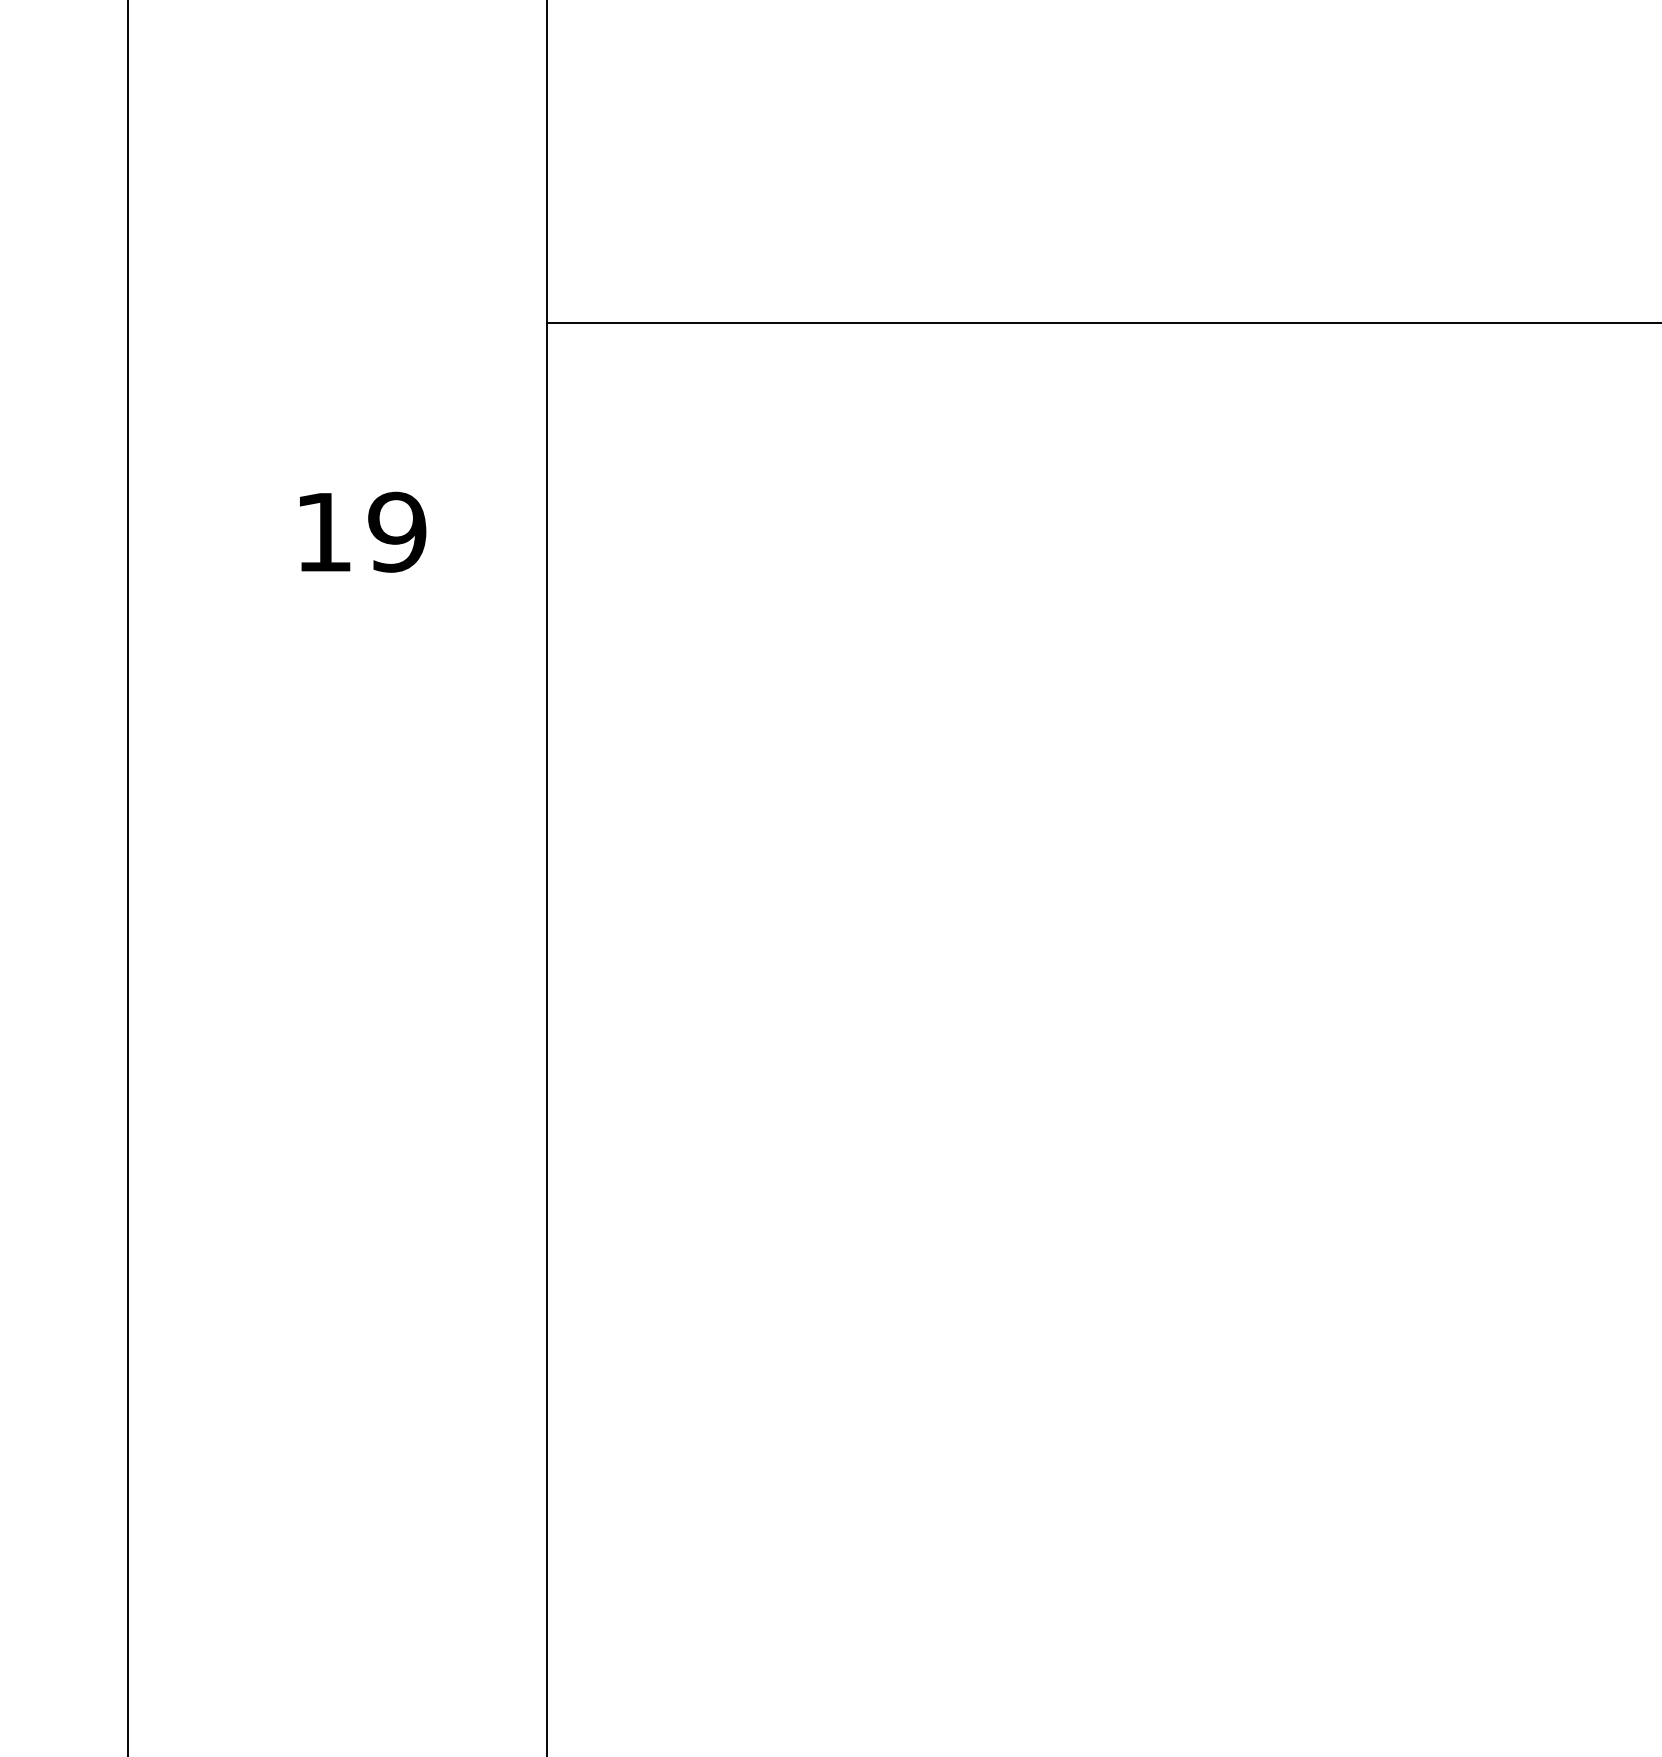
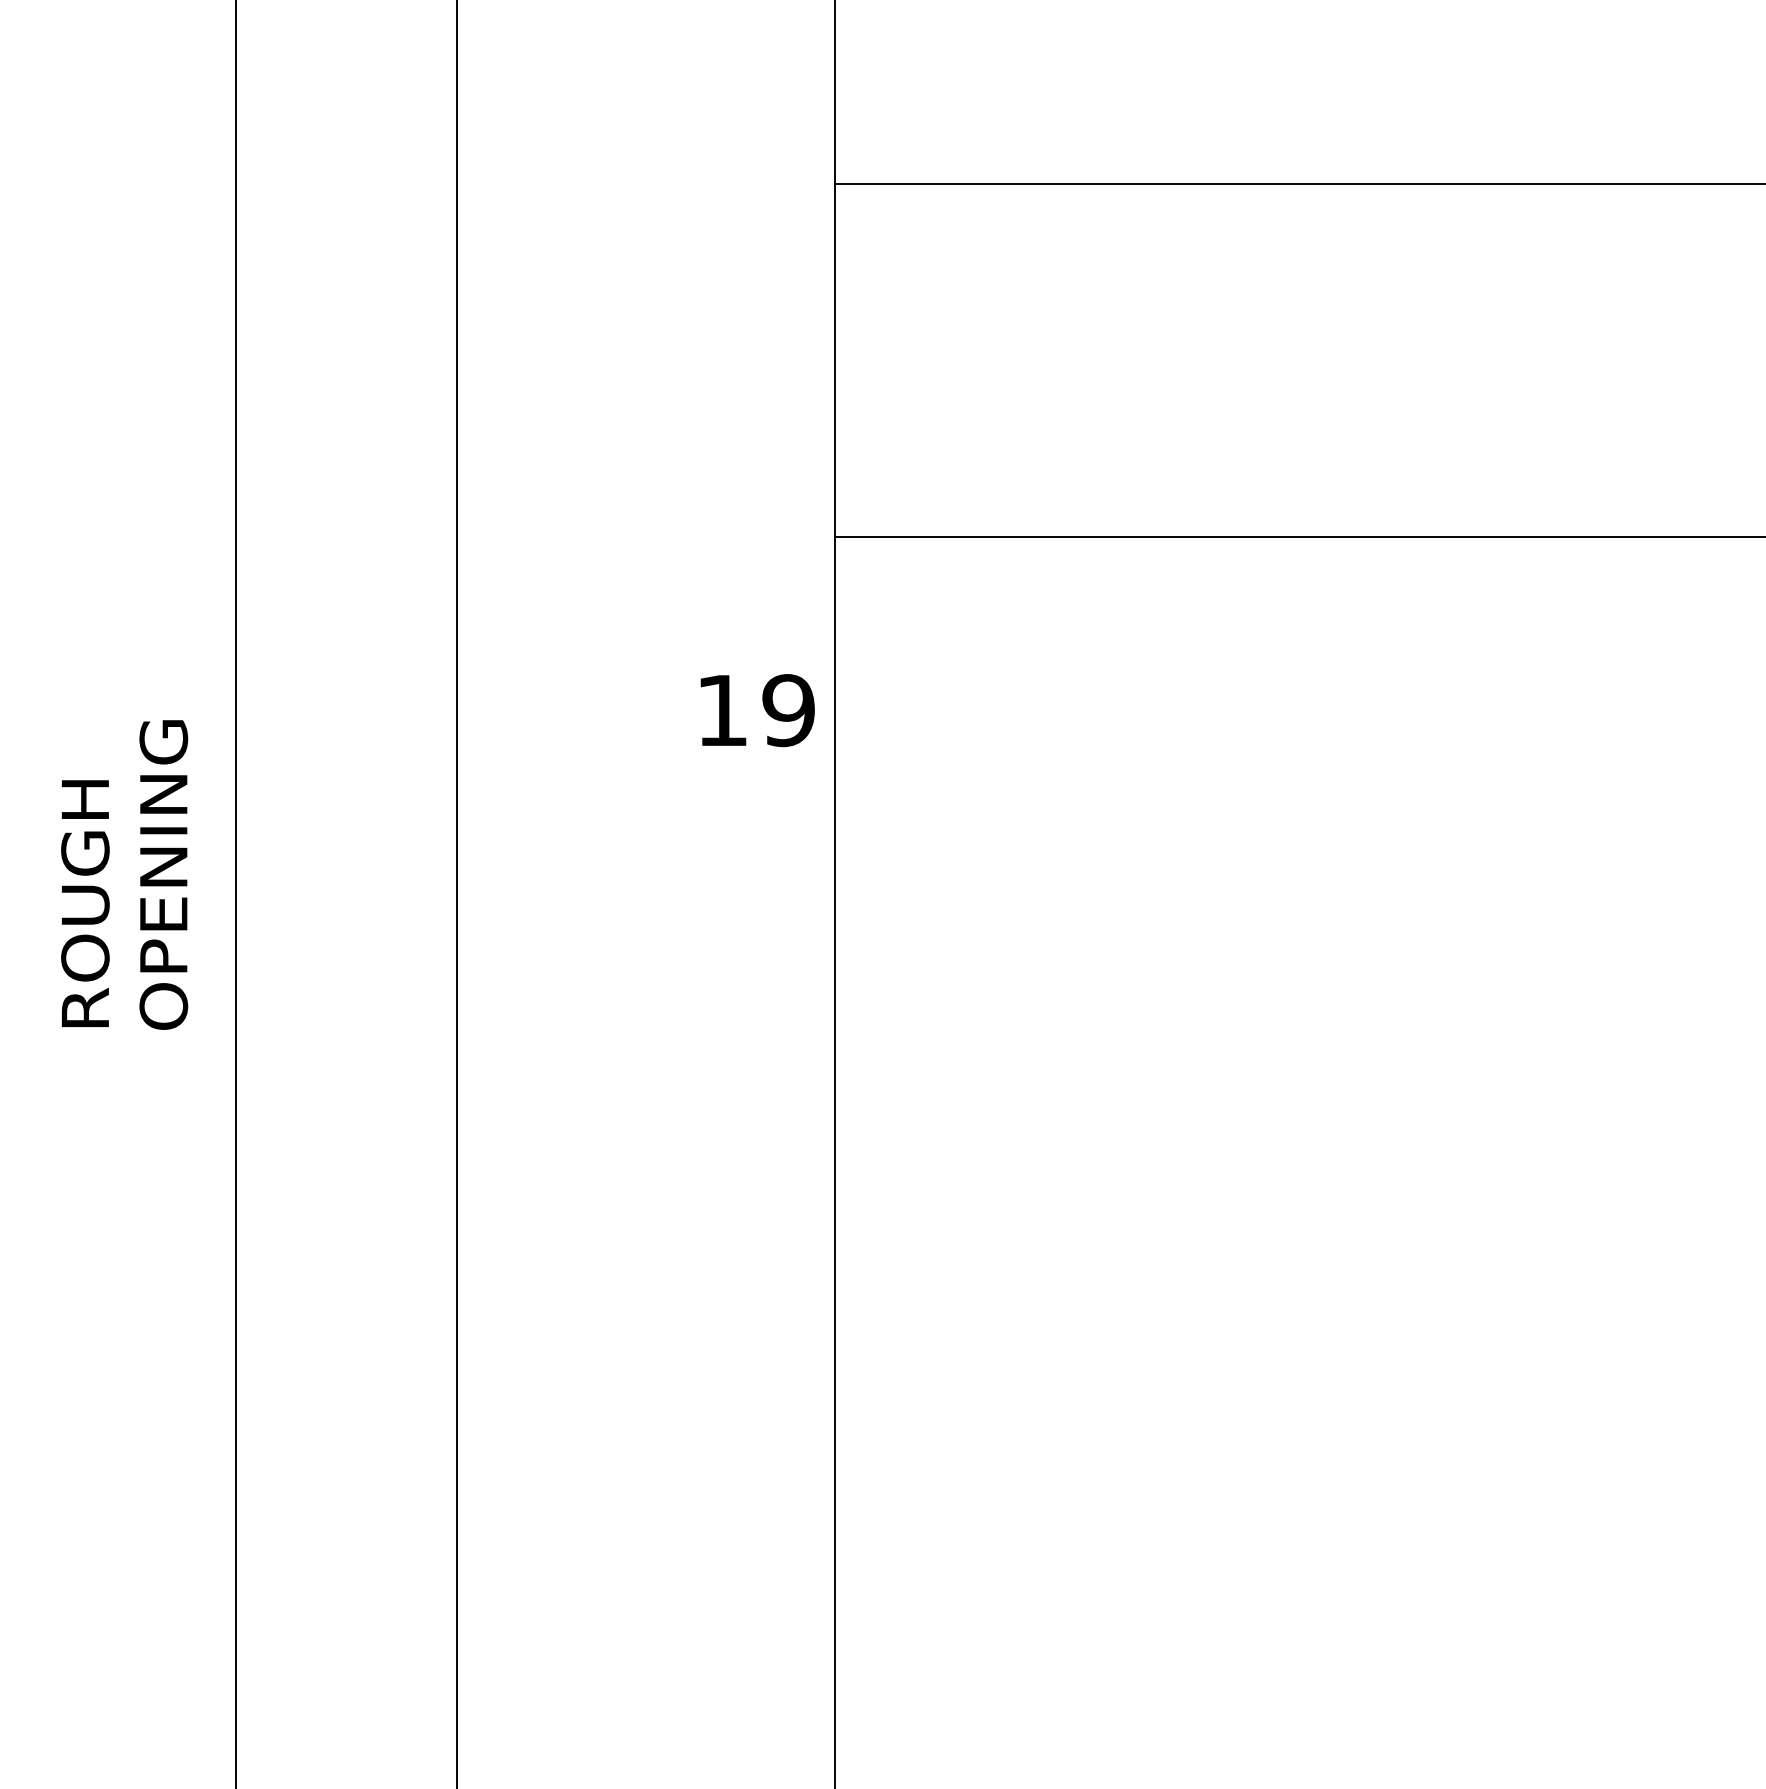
text: (362, 532) -> (757, 710), moved

